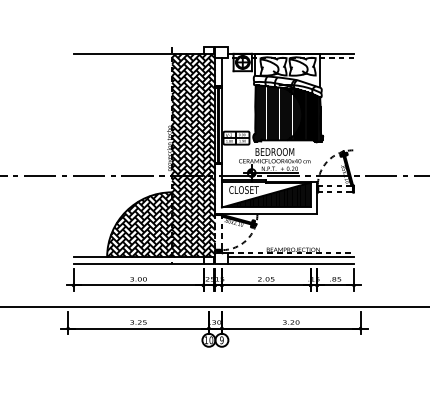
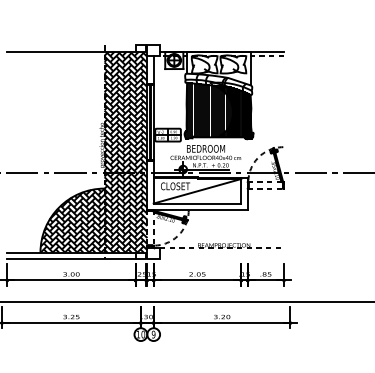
hatch: (266, 194) -> (197, 190), removed
line: (291, 257) -> (222, 252), removed
line: (291, 263) -> (222, 258), removed

